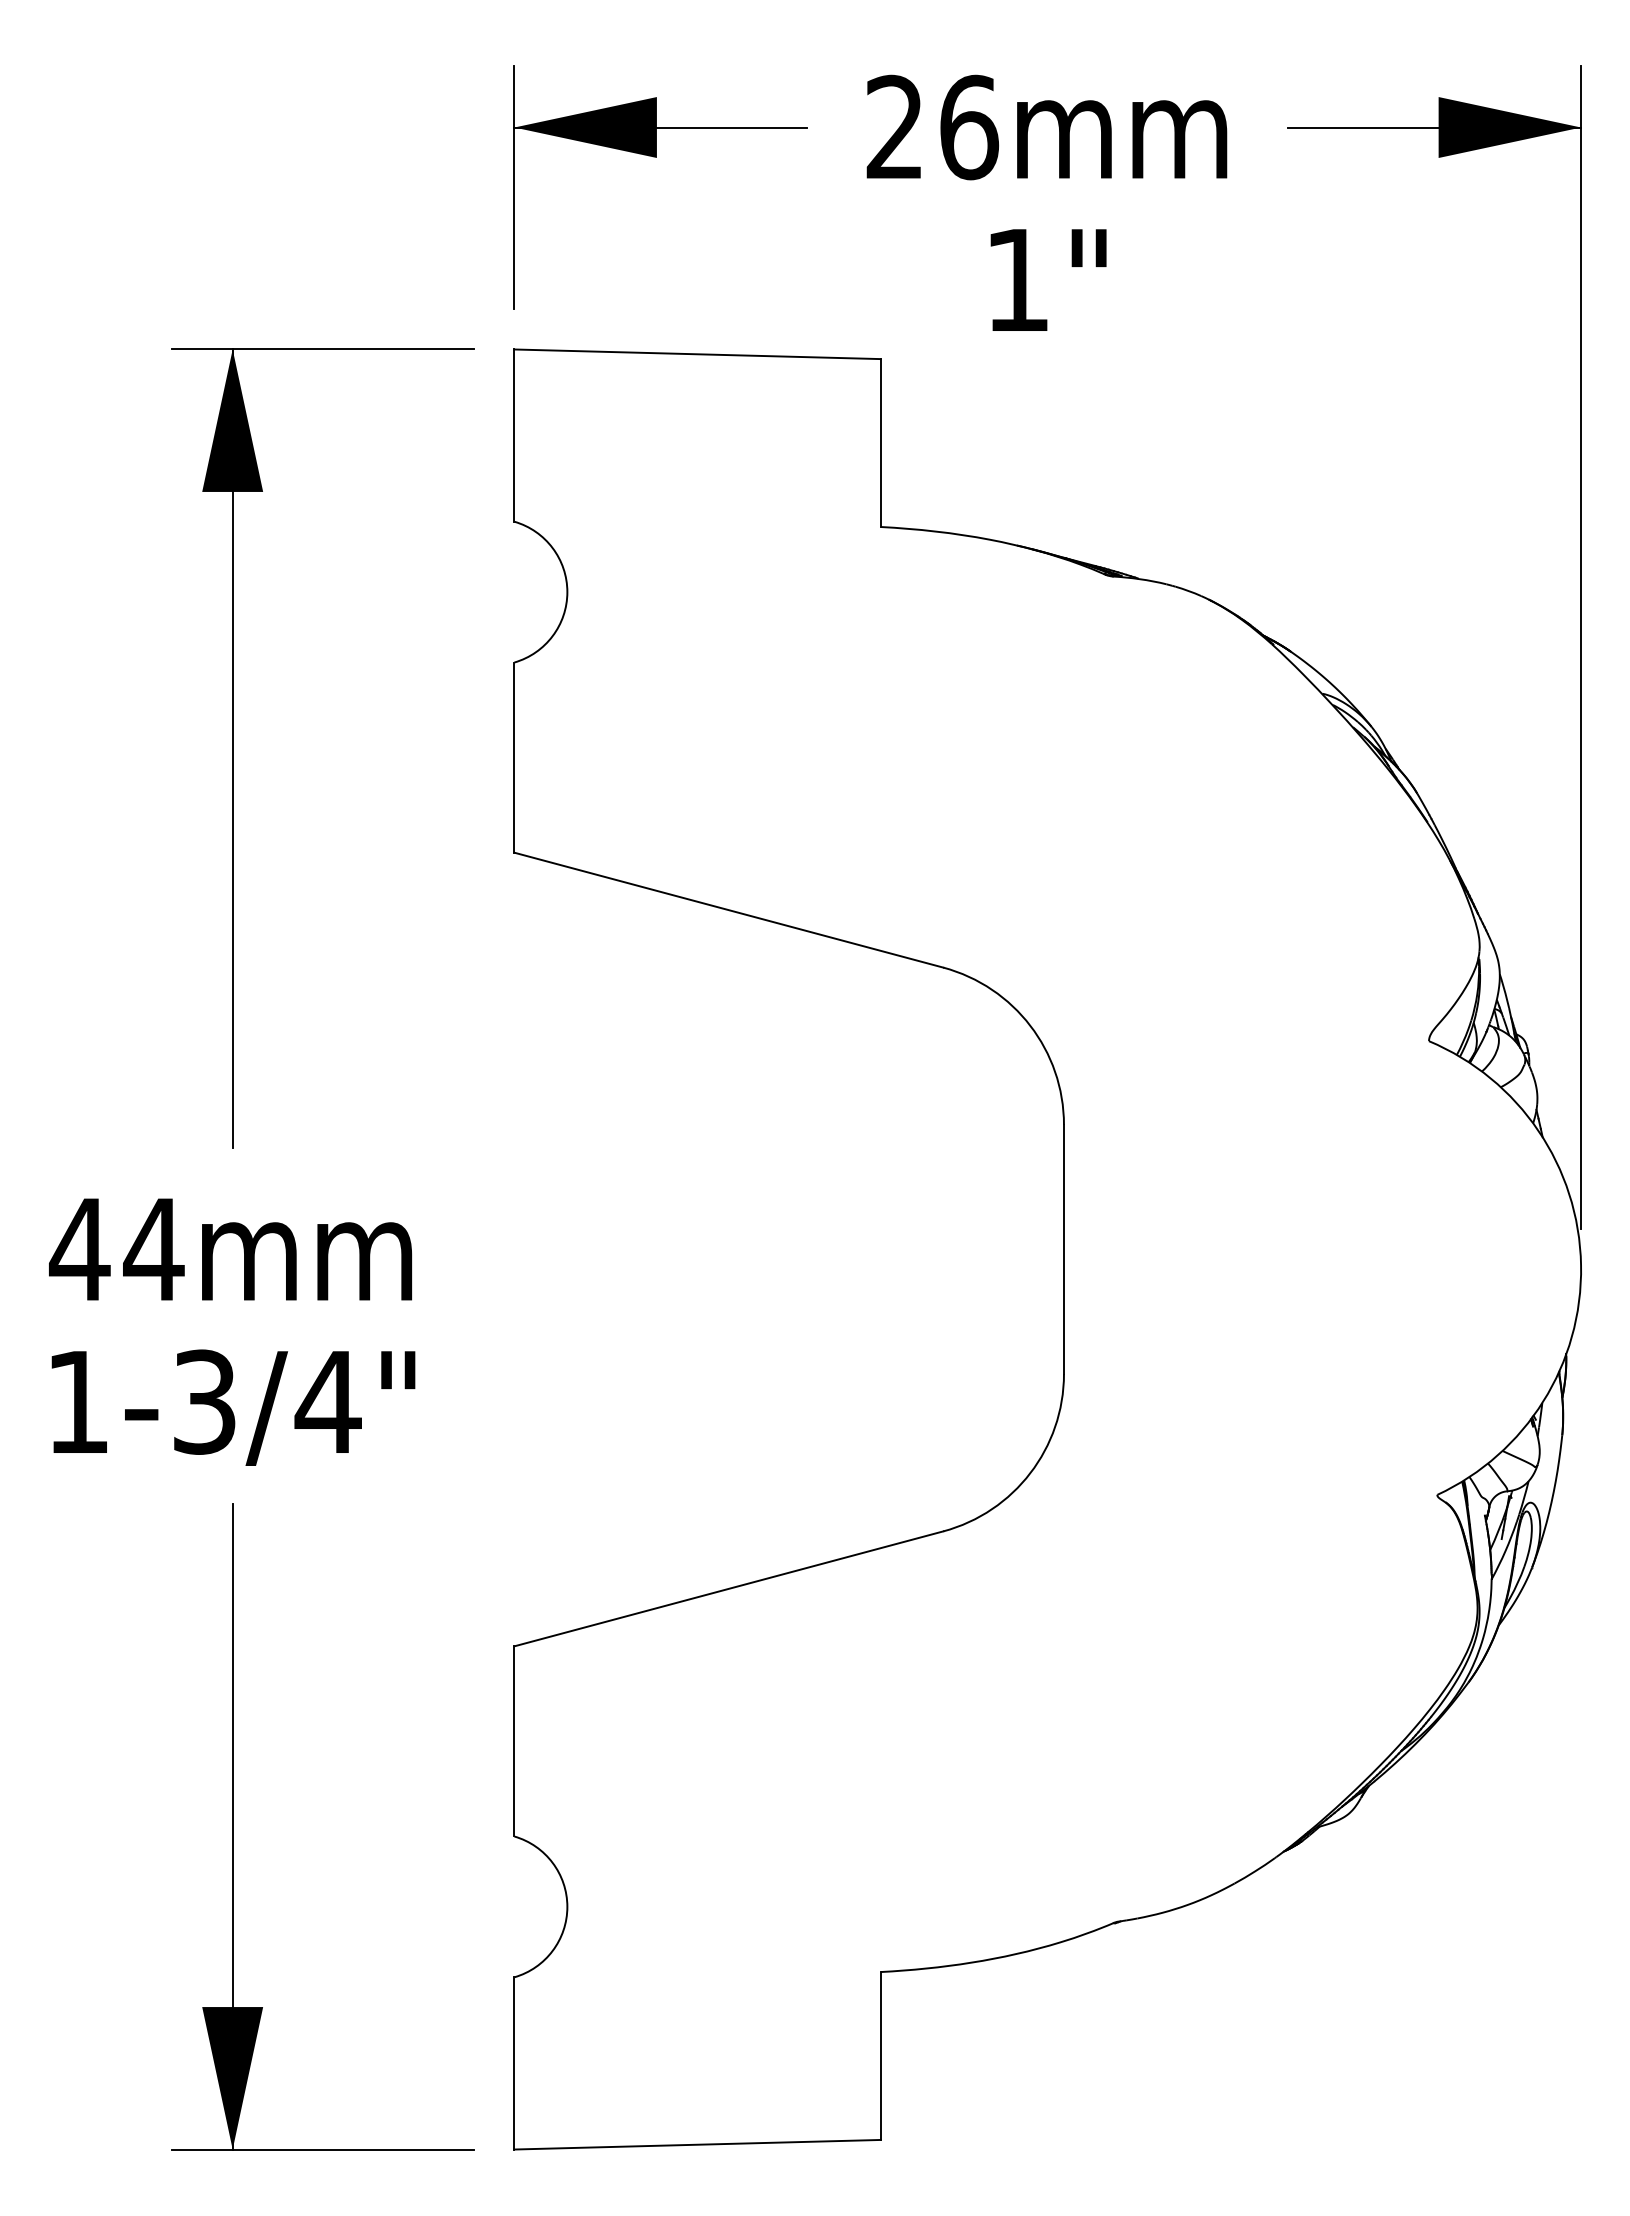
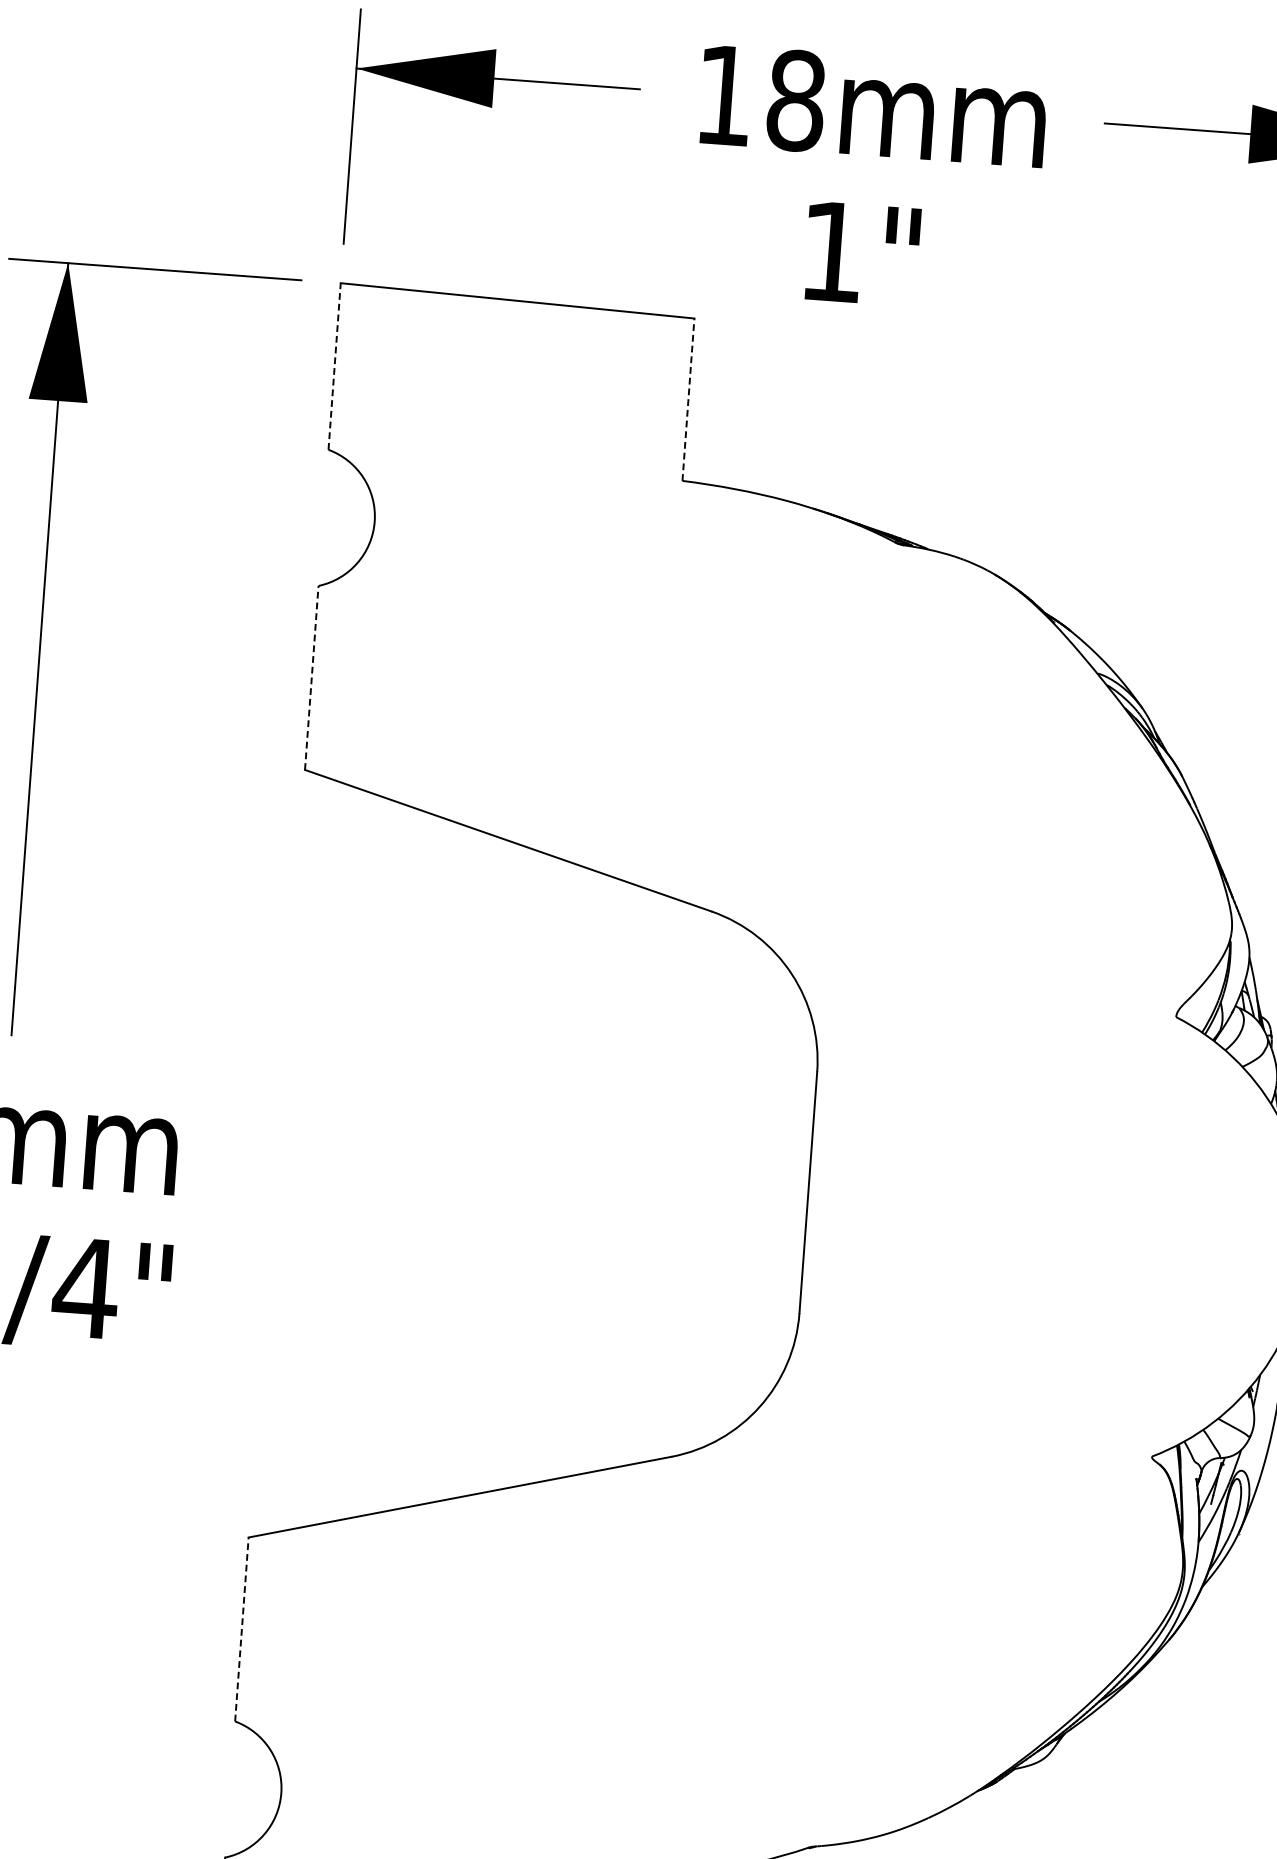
text: (932, 127) -> (760, 98), 26 -> 18
line: (514, 435) -> (334, 366), solid -> dashed
line: (880, 443) -> (688, 400), solid -> dashed
line: (514, 757) -> (311, 677), solid -> dashed
line: (514, 1740) -> (242, 1628), solid -> dashed

